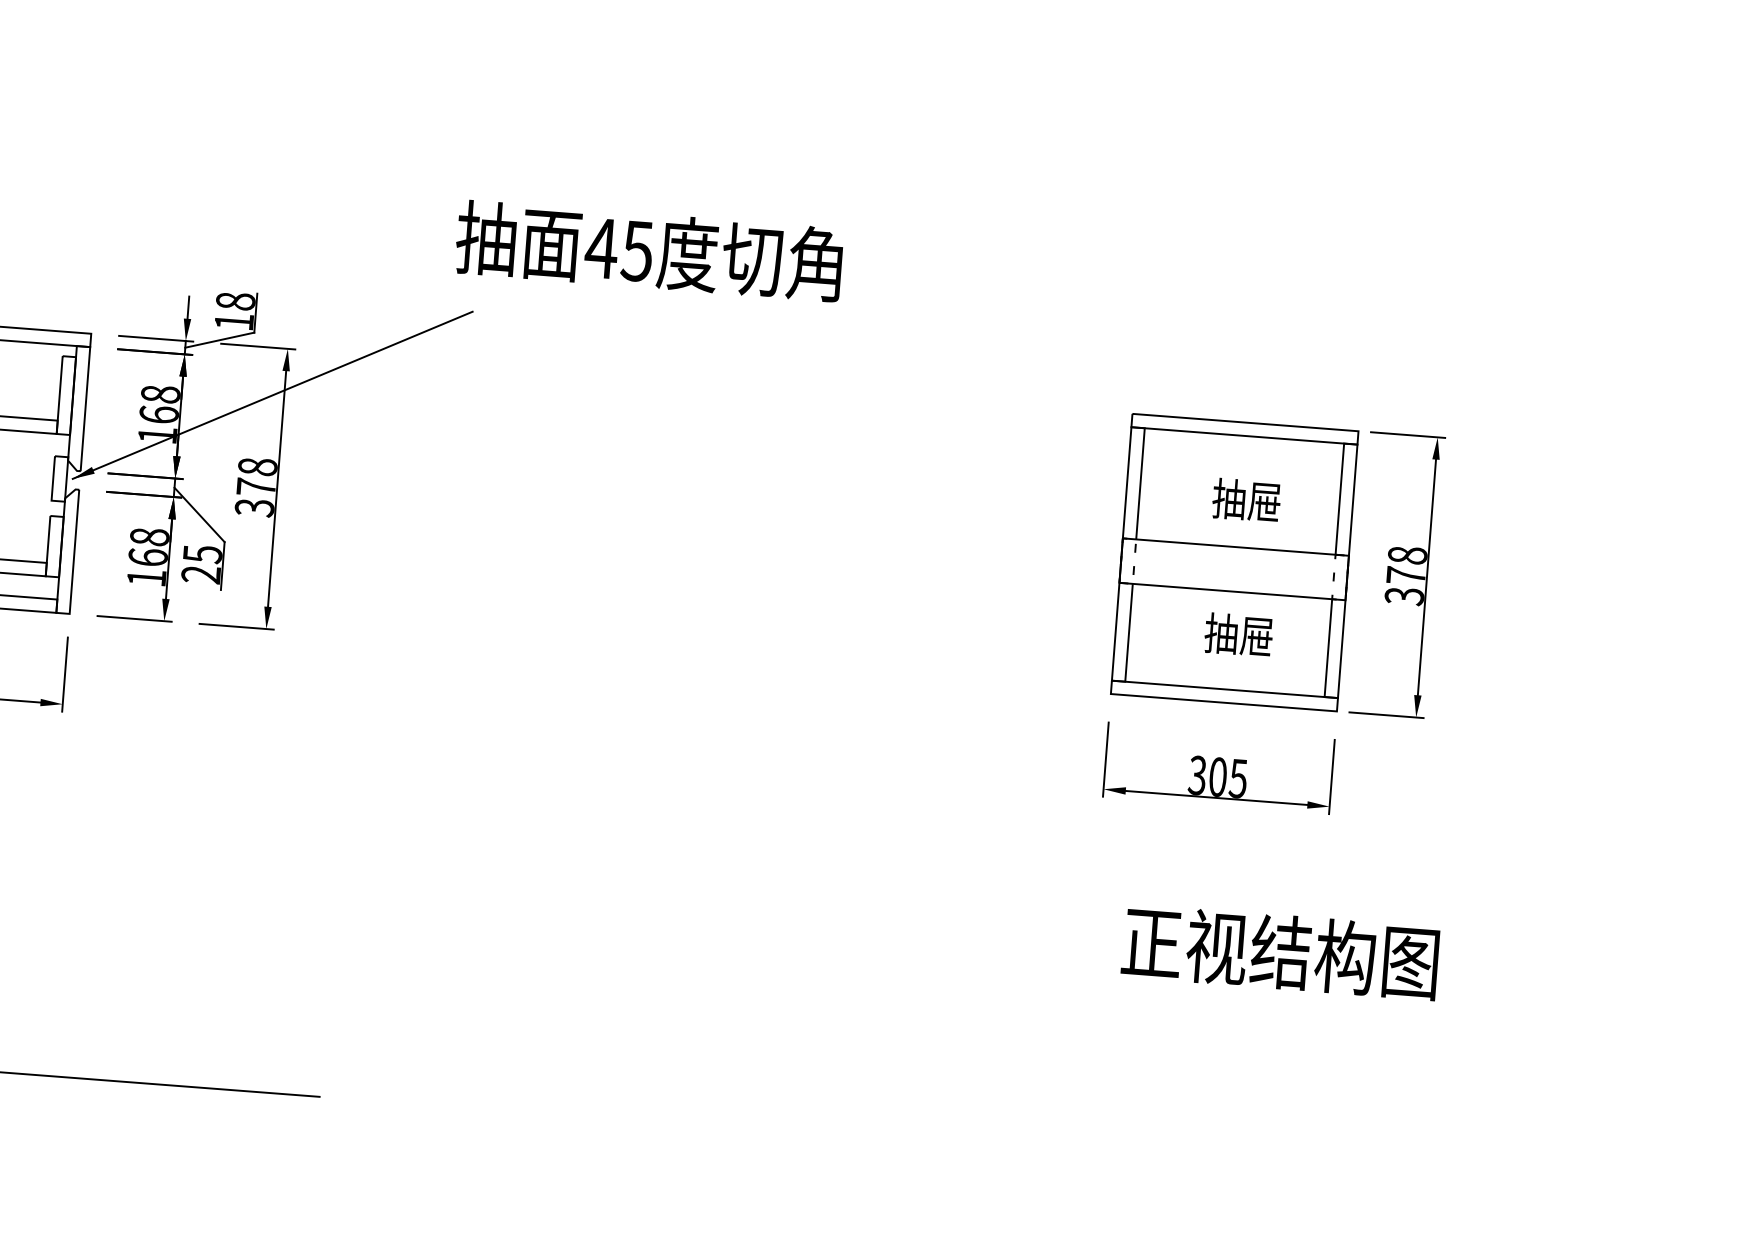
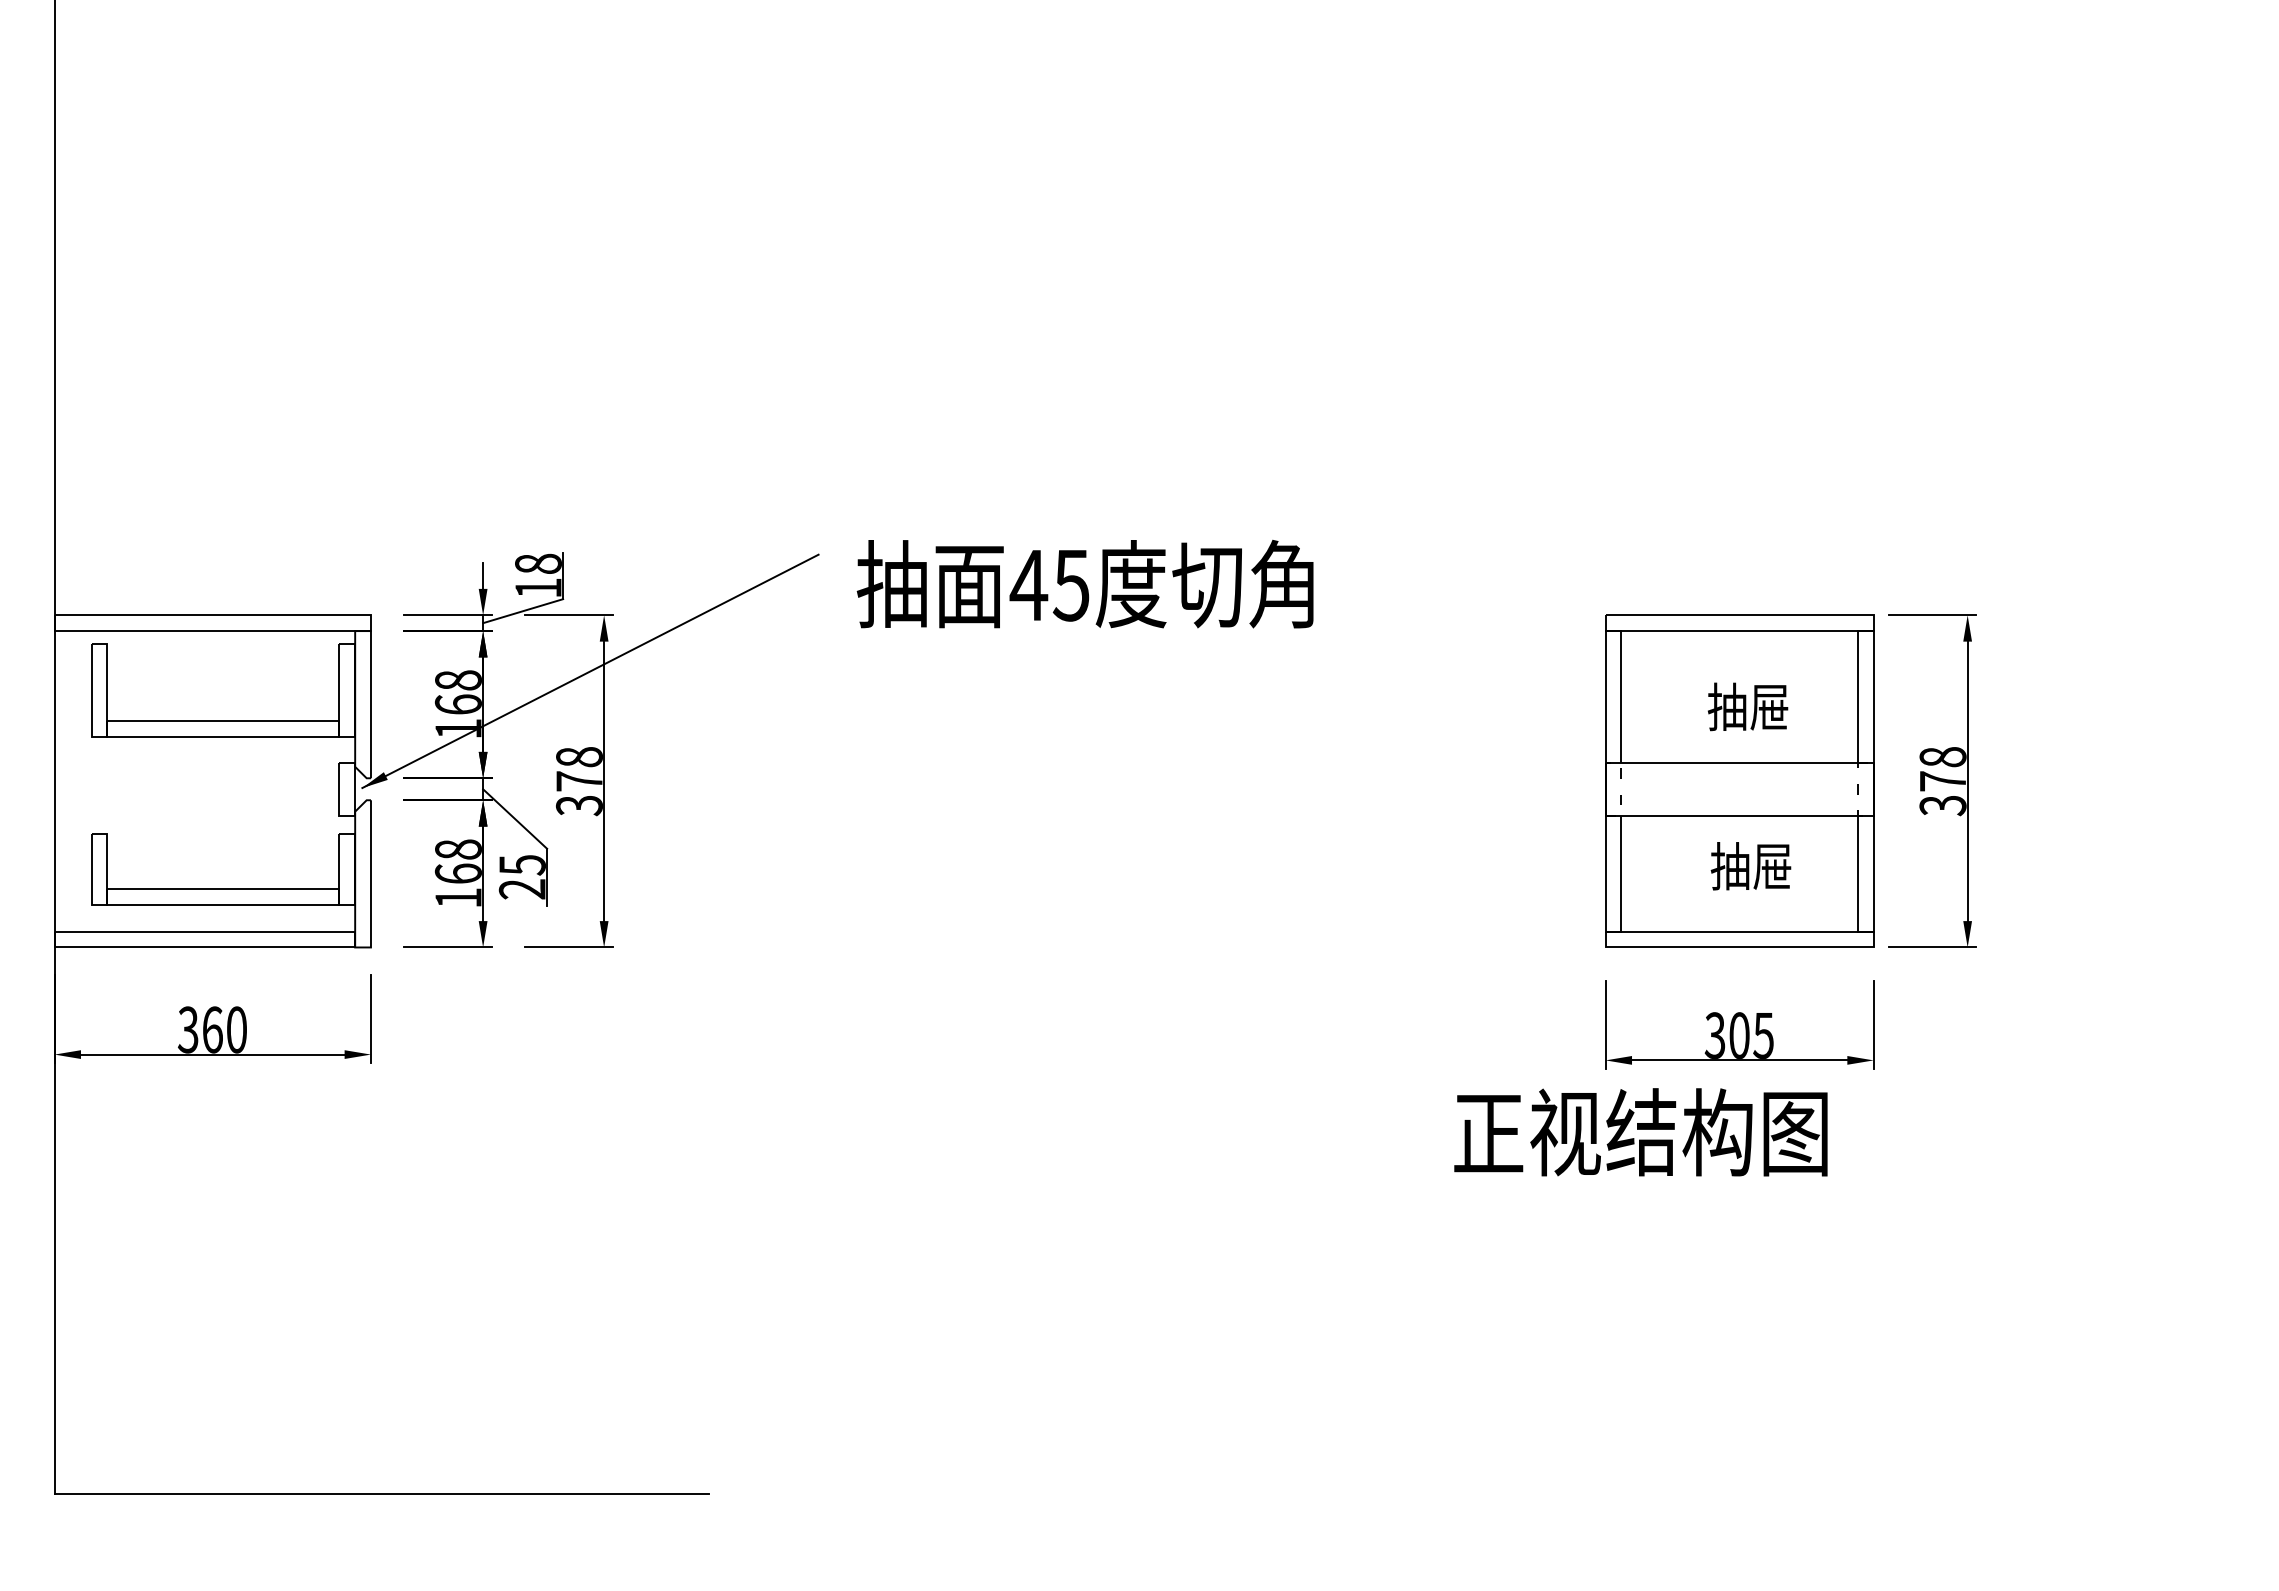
text: (648, 250) -> (1084, 583), moved
text: (1280, 952) -> (1640, 1132), moved

